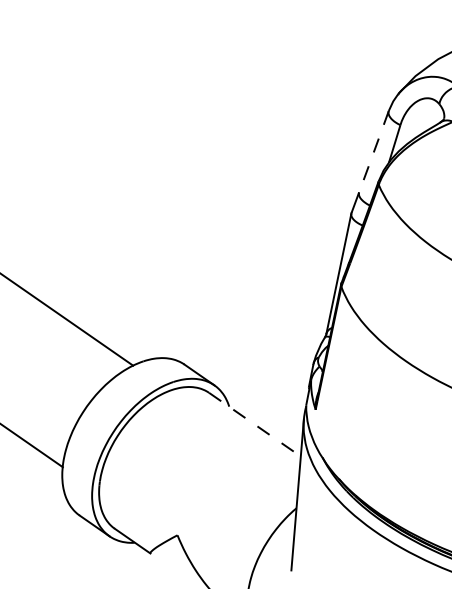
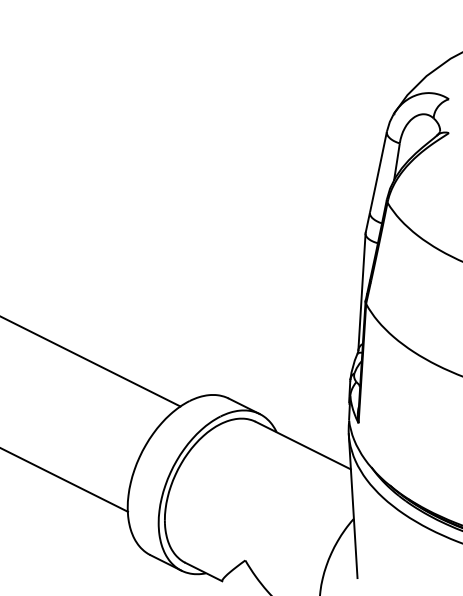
line: (373, 152) -> (378, 172), dashed -> solid
line: (255, 424) -> (303, 445), dashed -> solid

